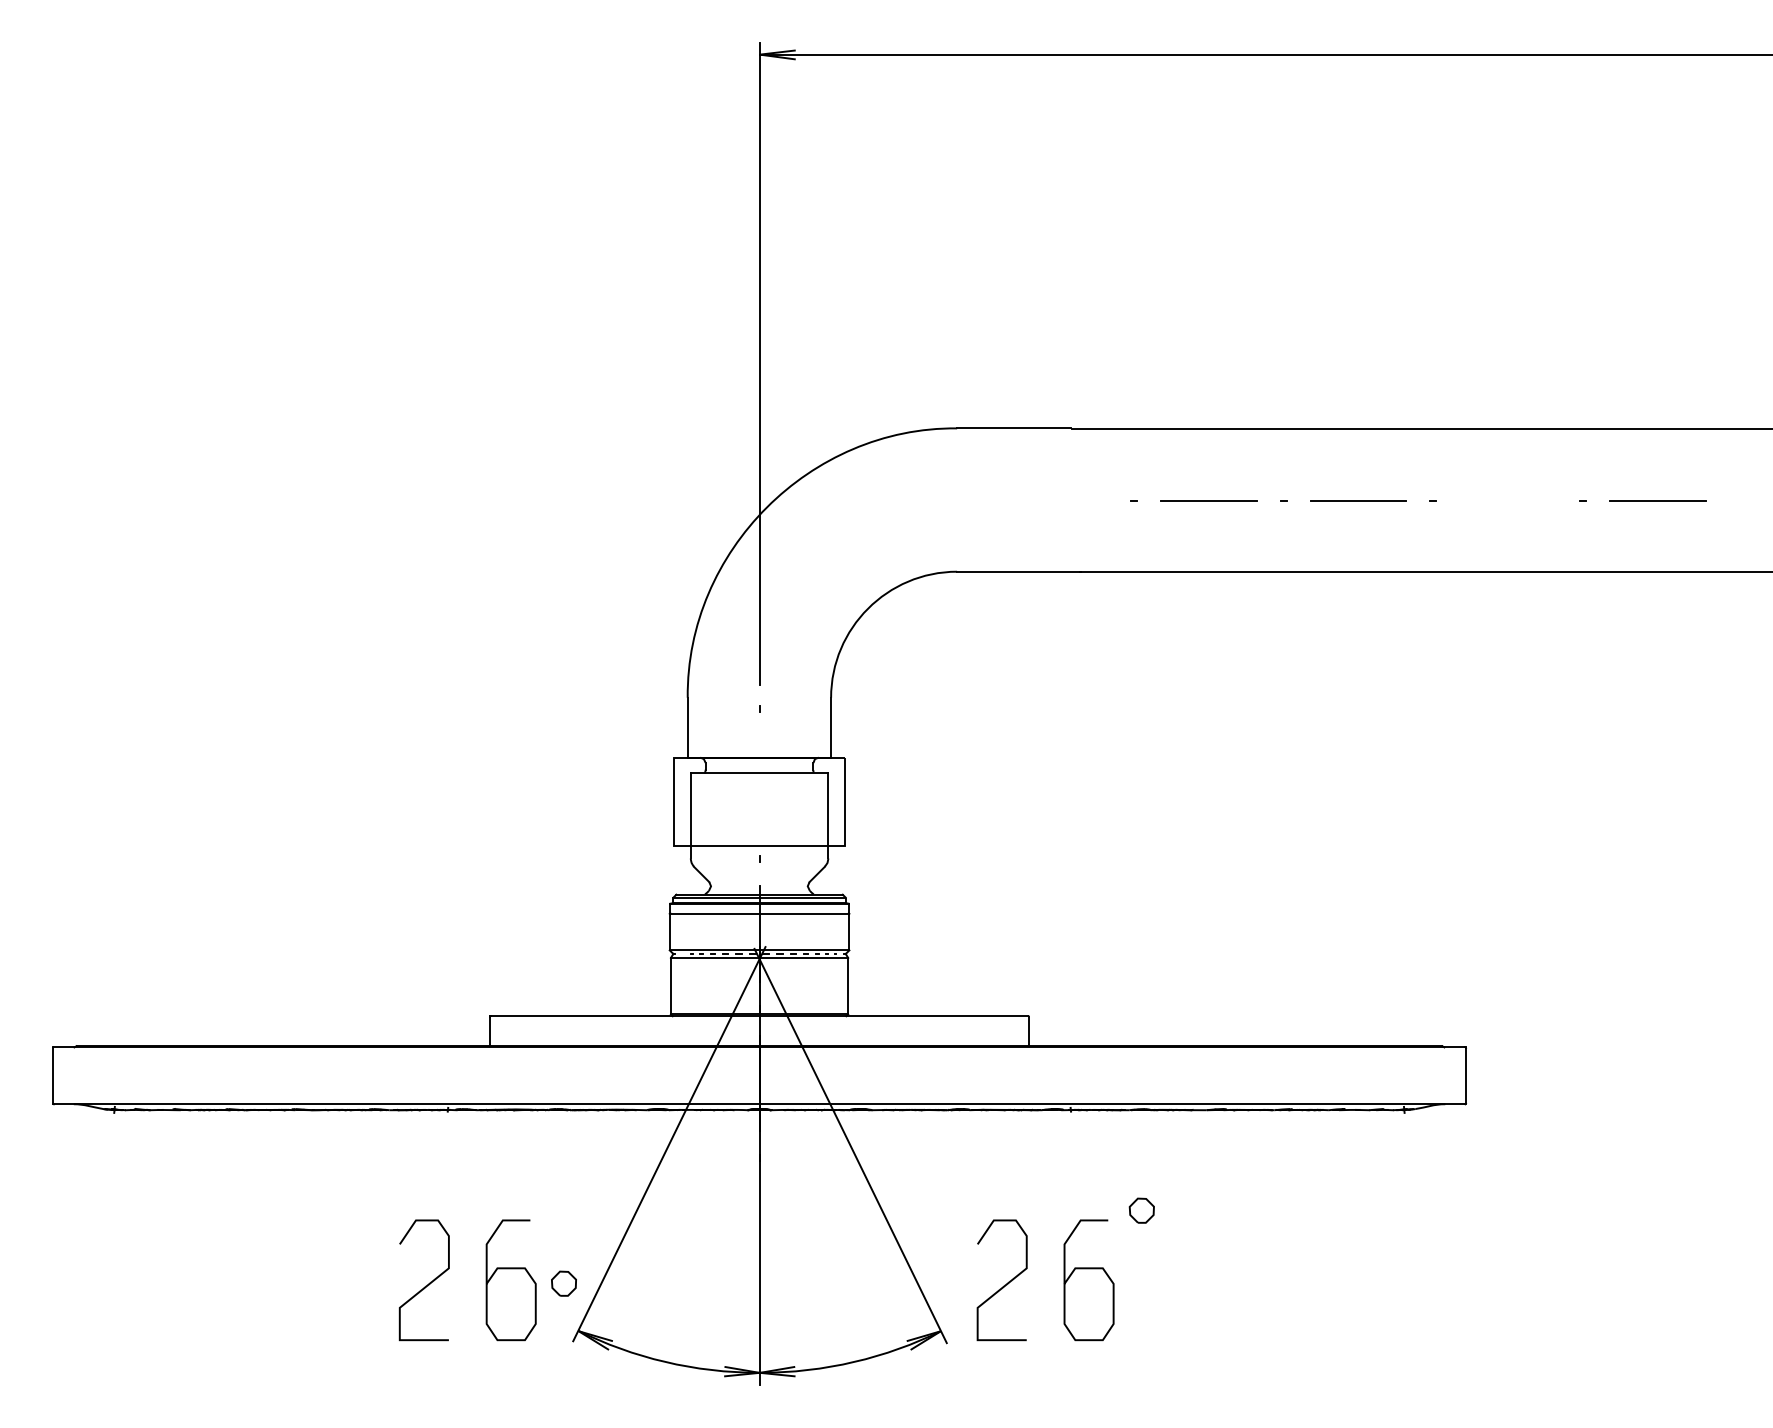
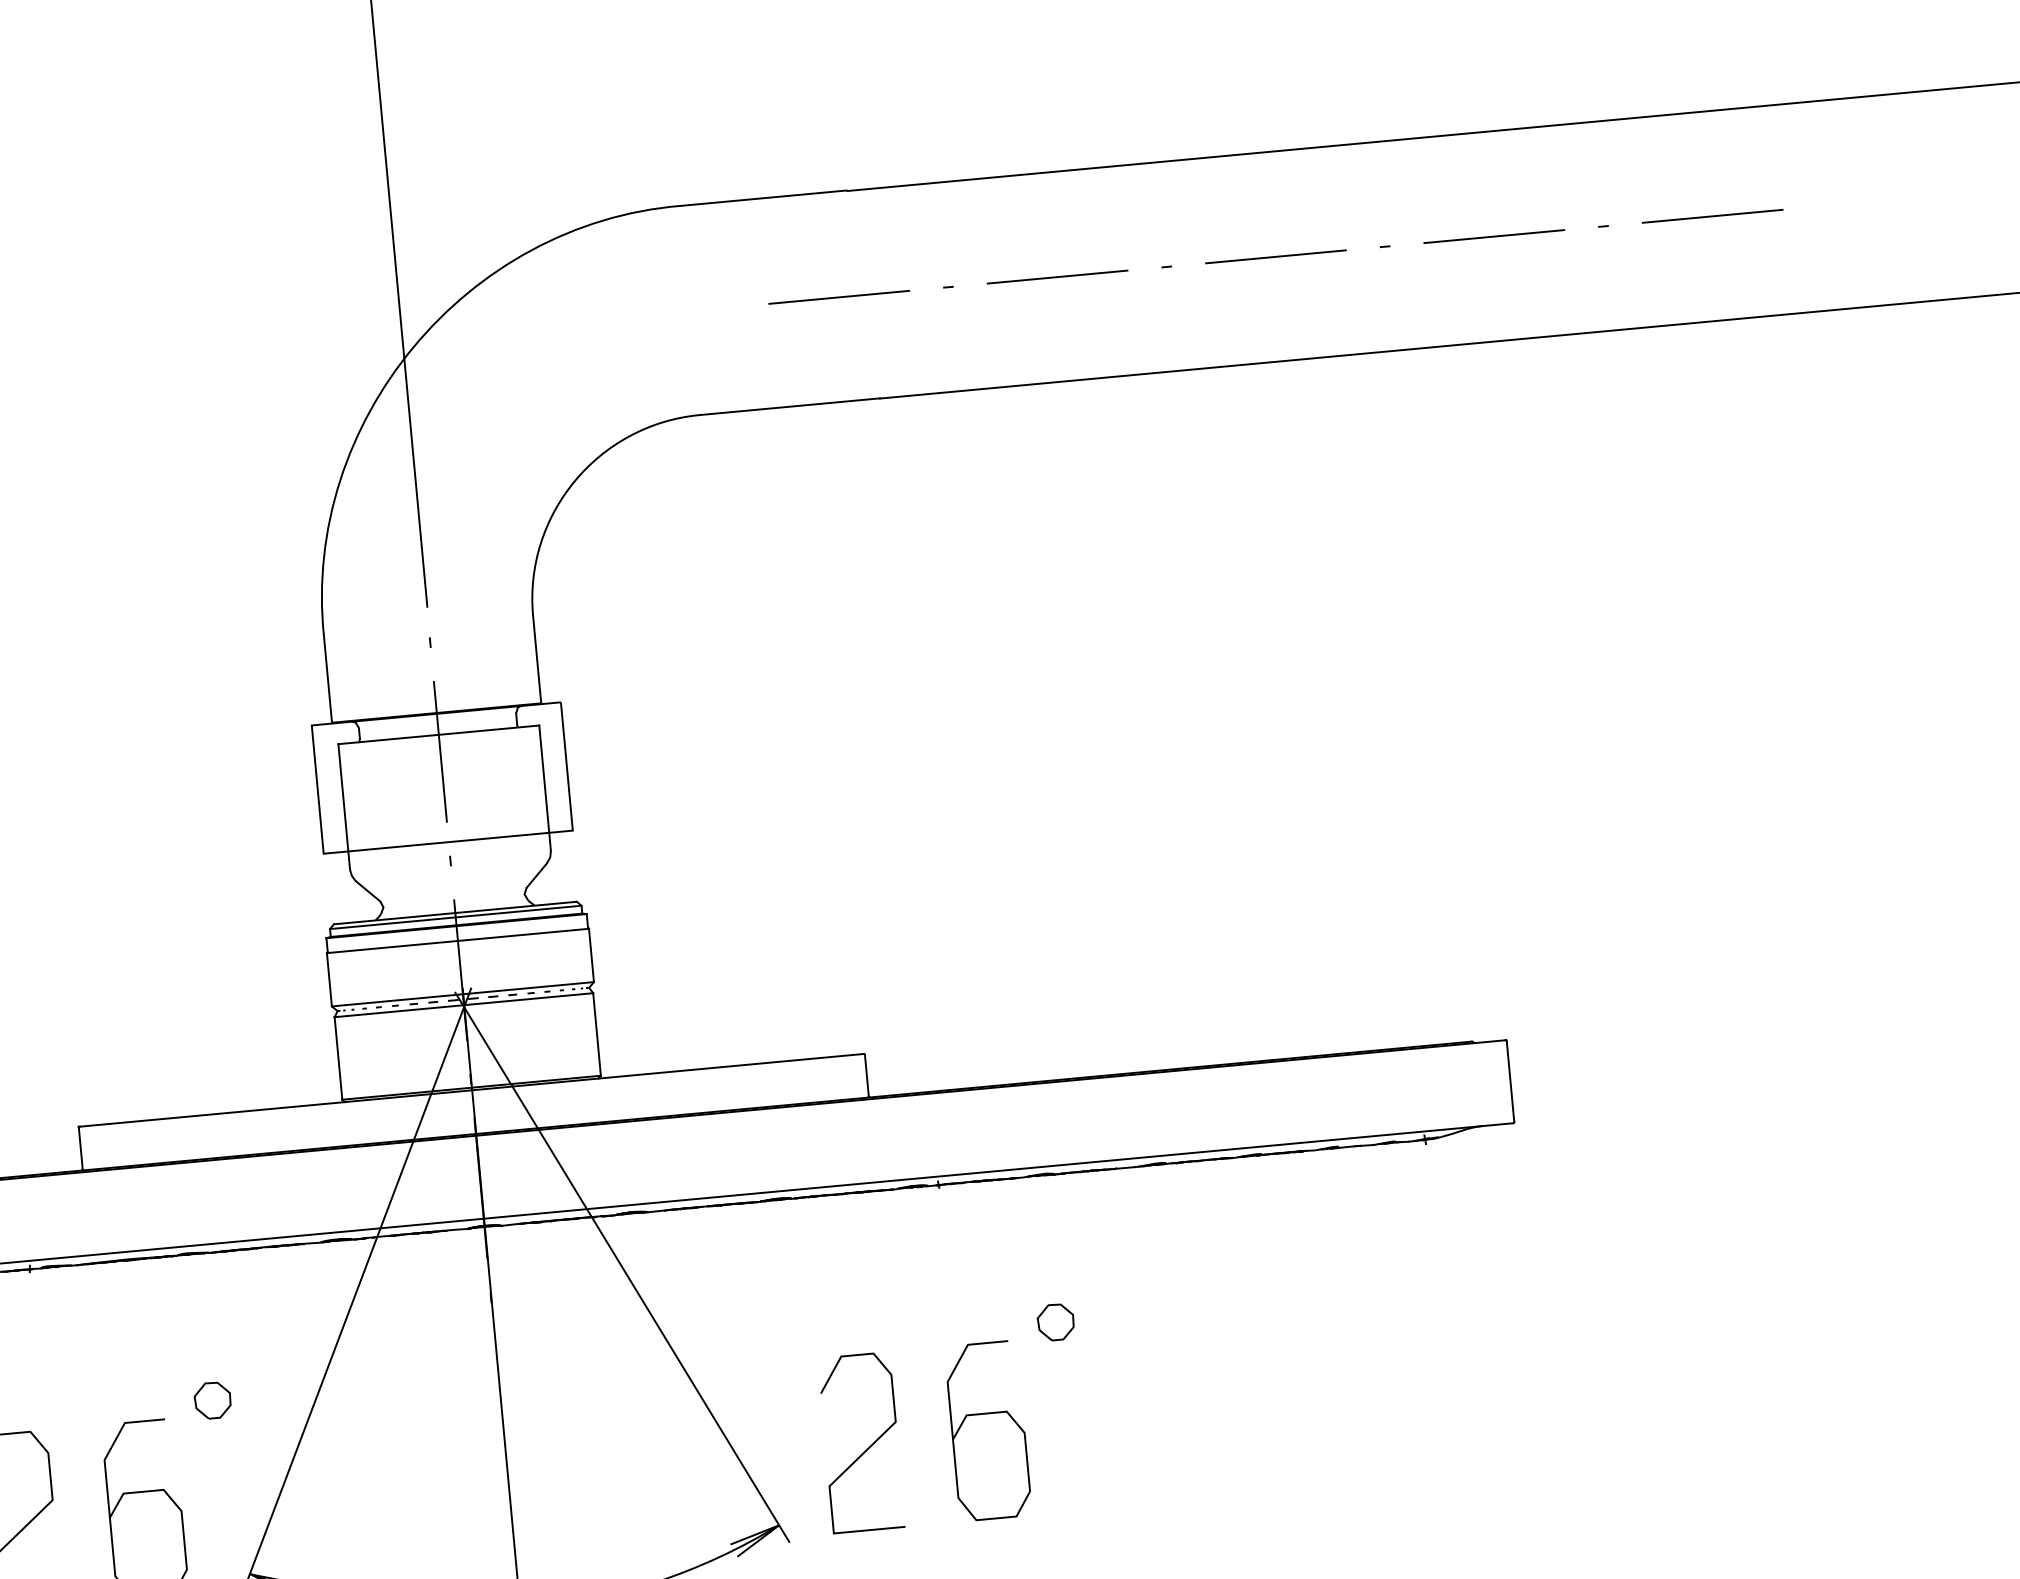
line: (1059, 500) -> (839, 297), added
line: (1508, 500) -> (1494, 236), added
line: (759, 784) -> (440, 752), added
part: (563, 1283) -> (212, 1400), moved

